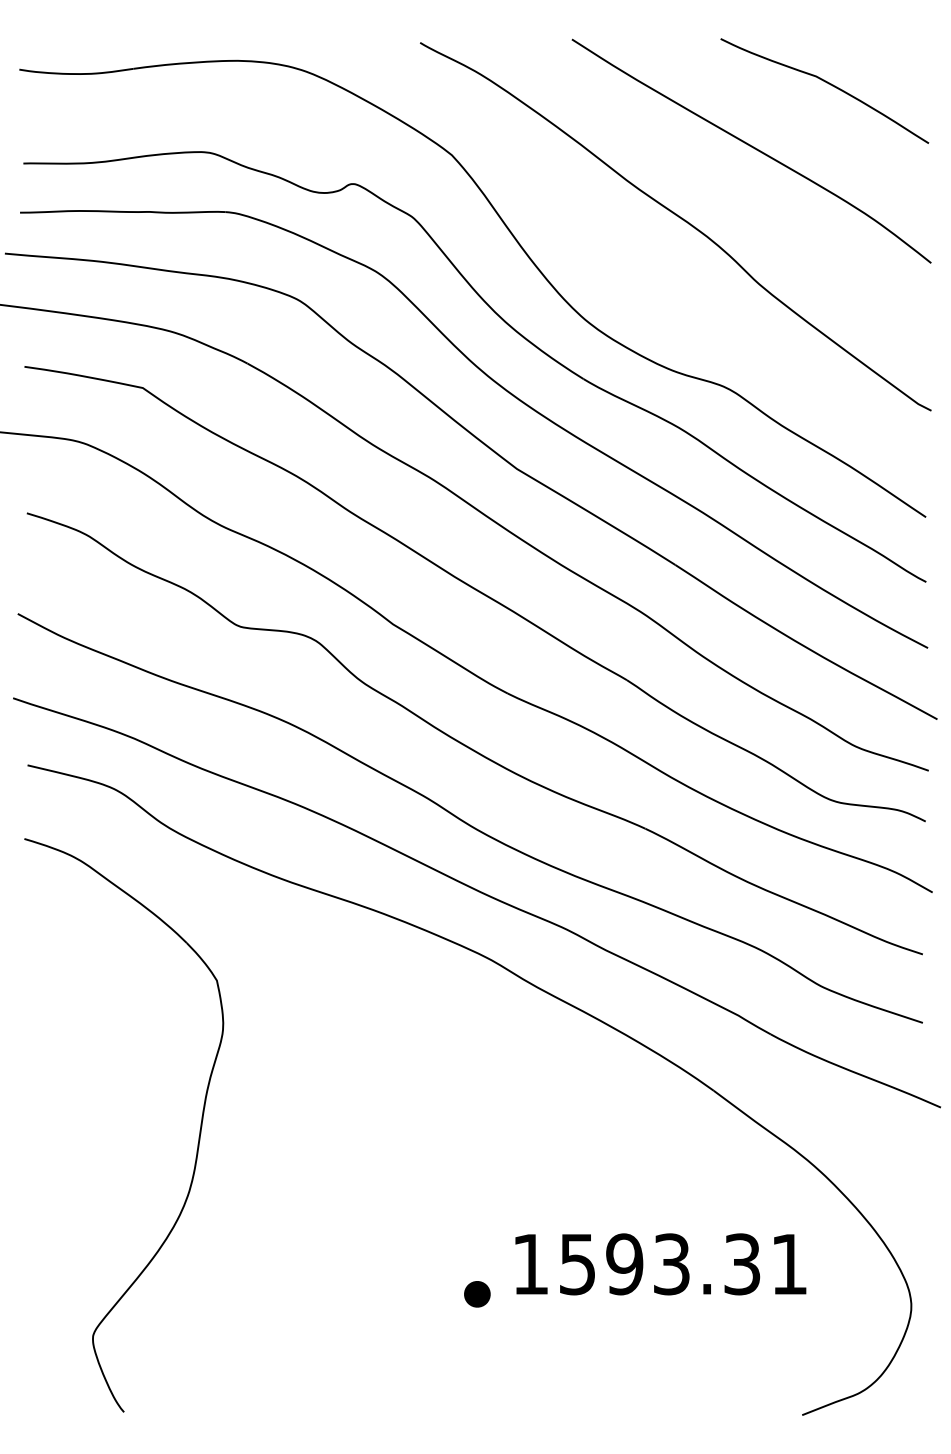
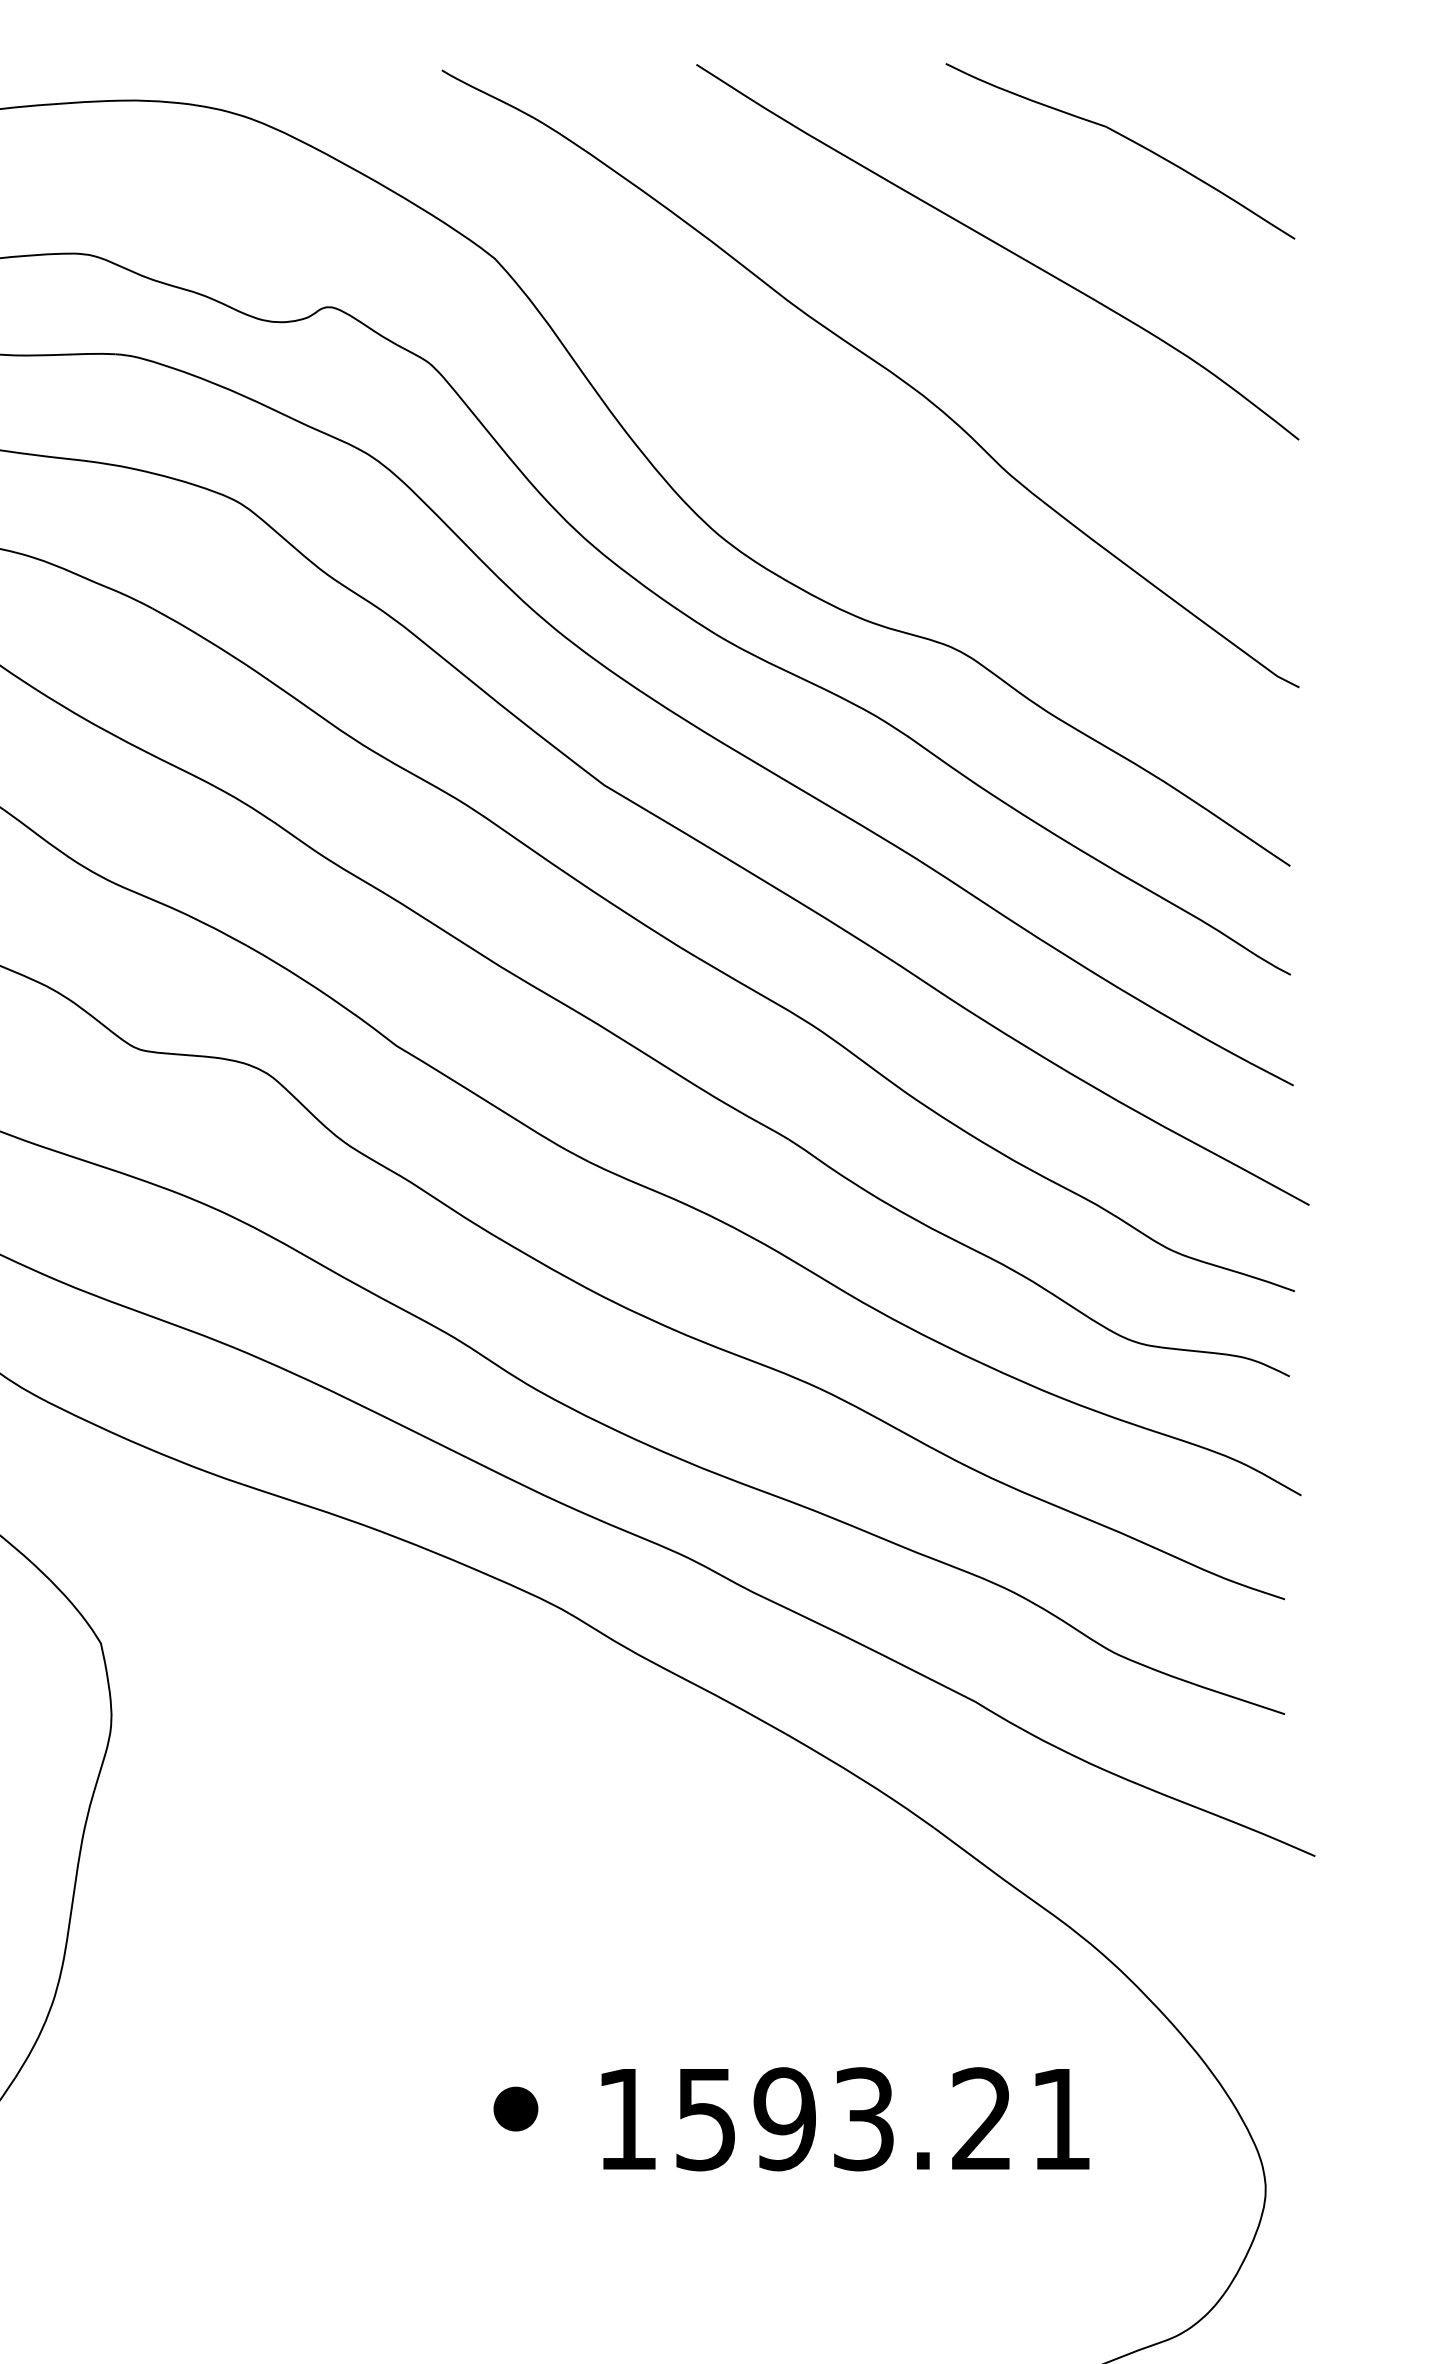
text: (742, 1264) -> (982, 2119), 1593.31 -> 1593.21
part: (477, 1294) -> (516, 2109), moved

